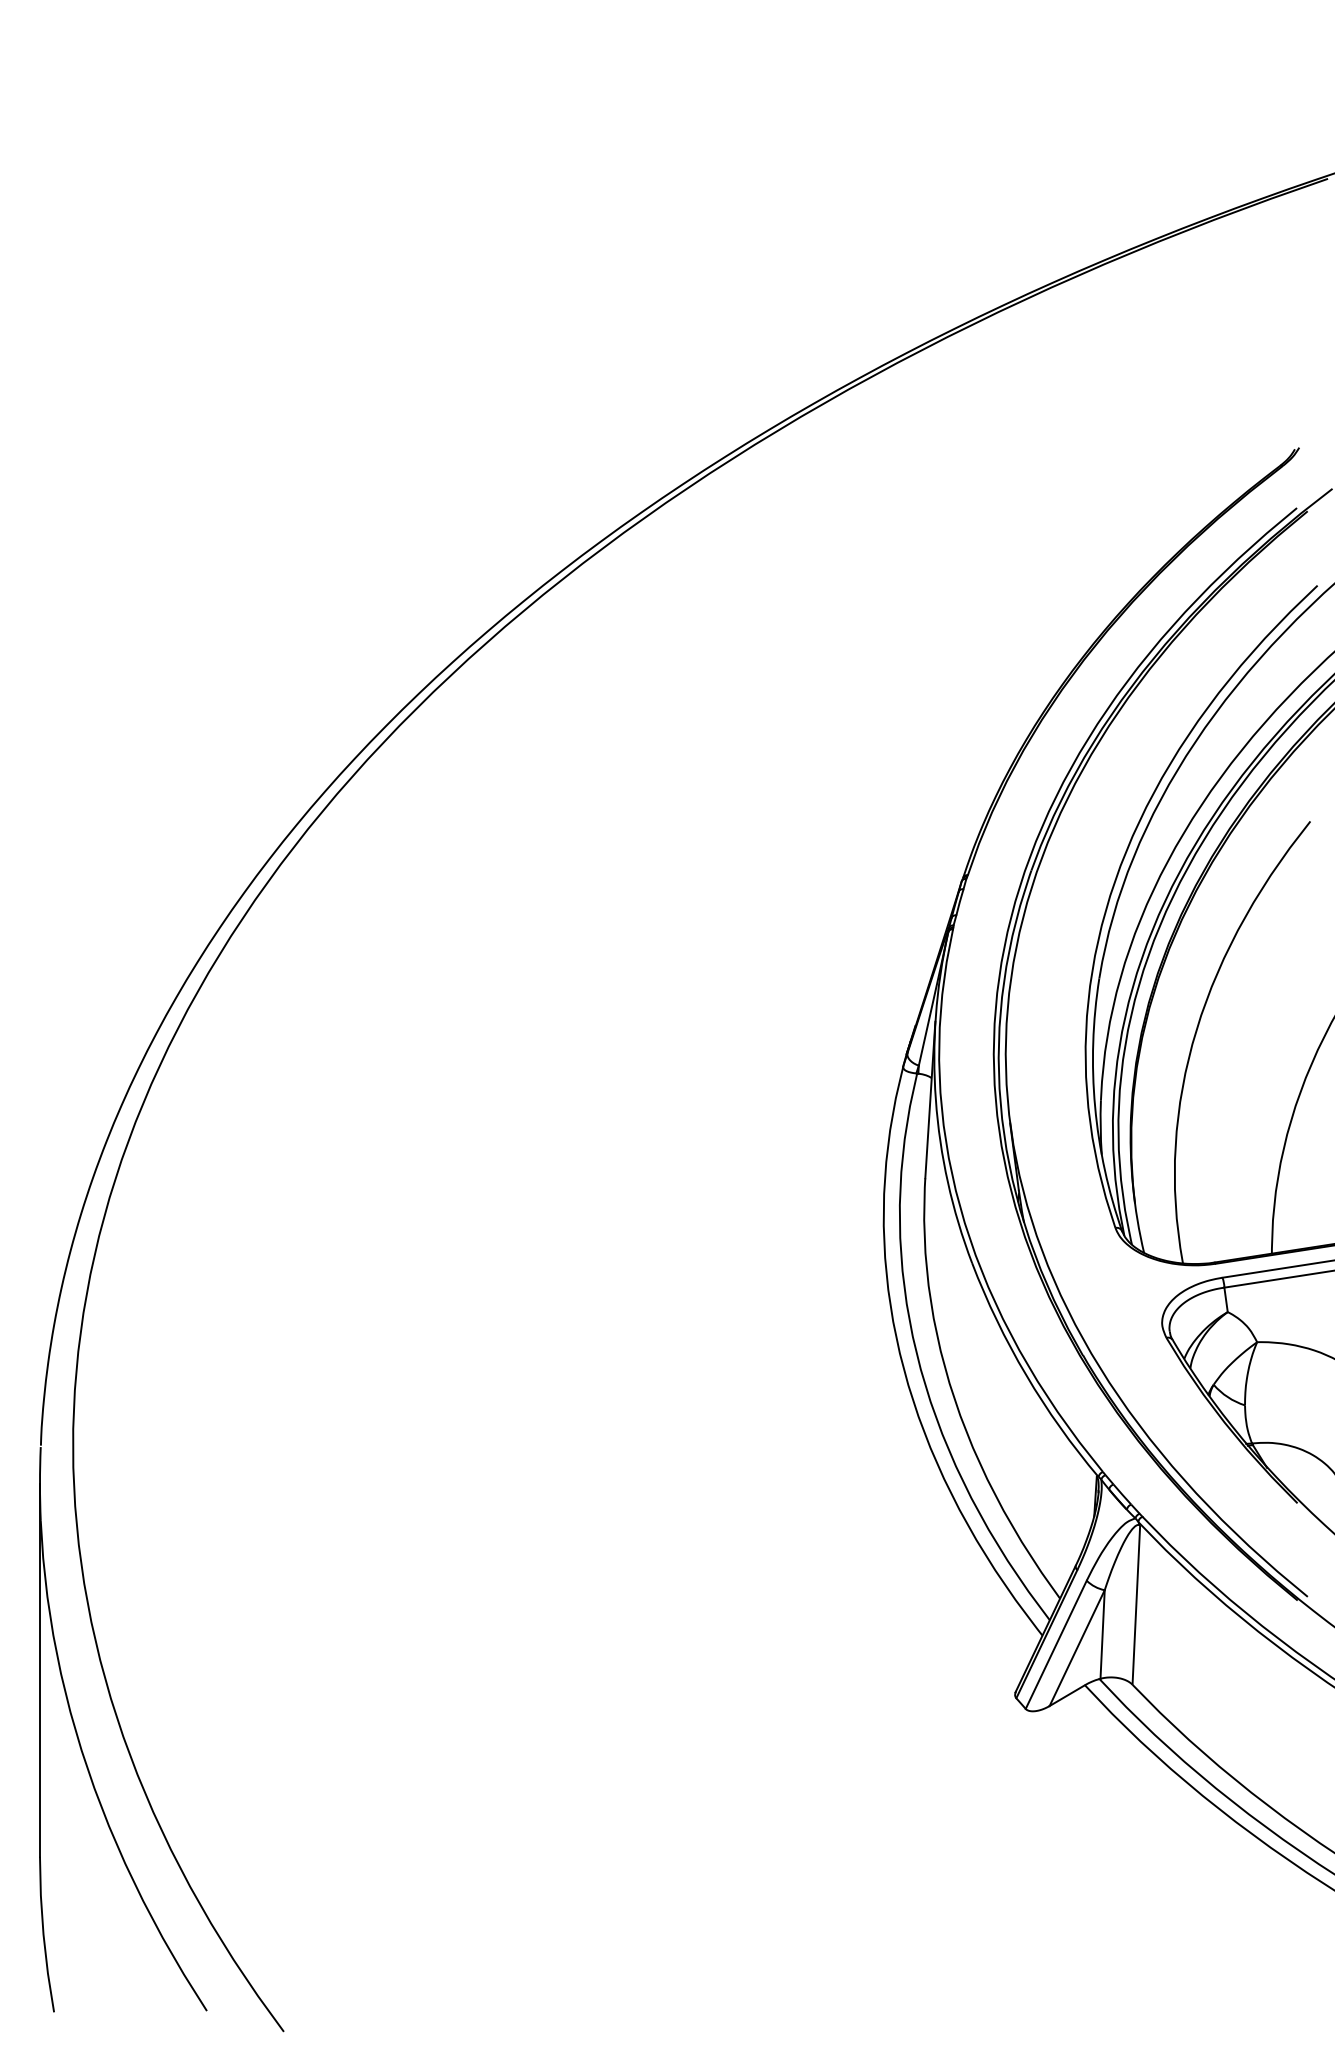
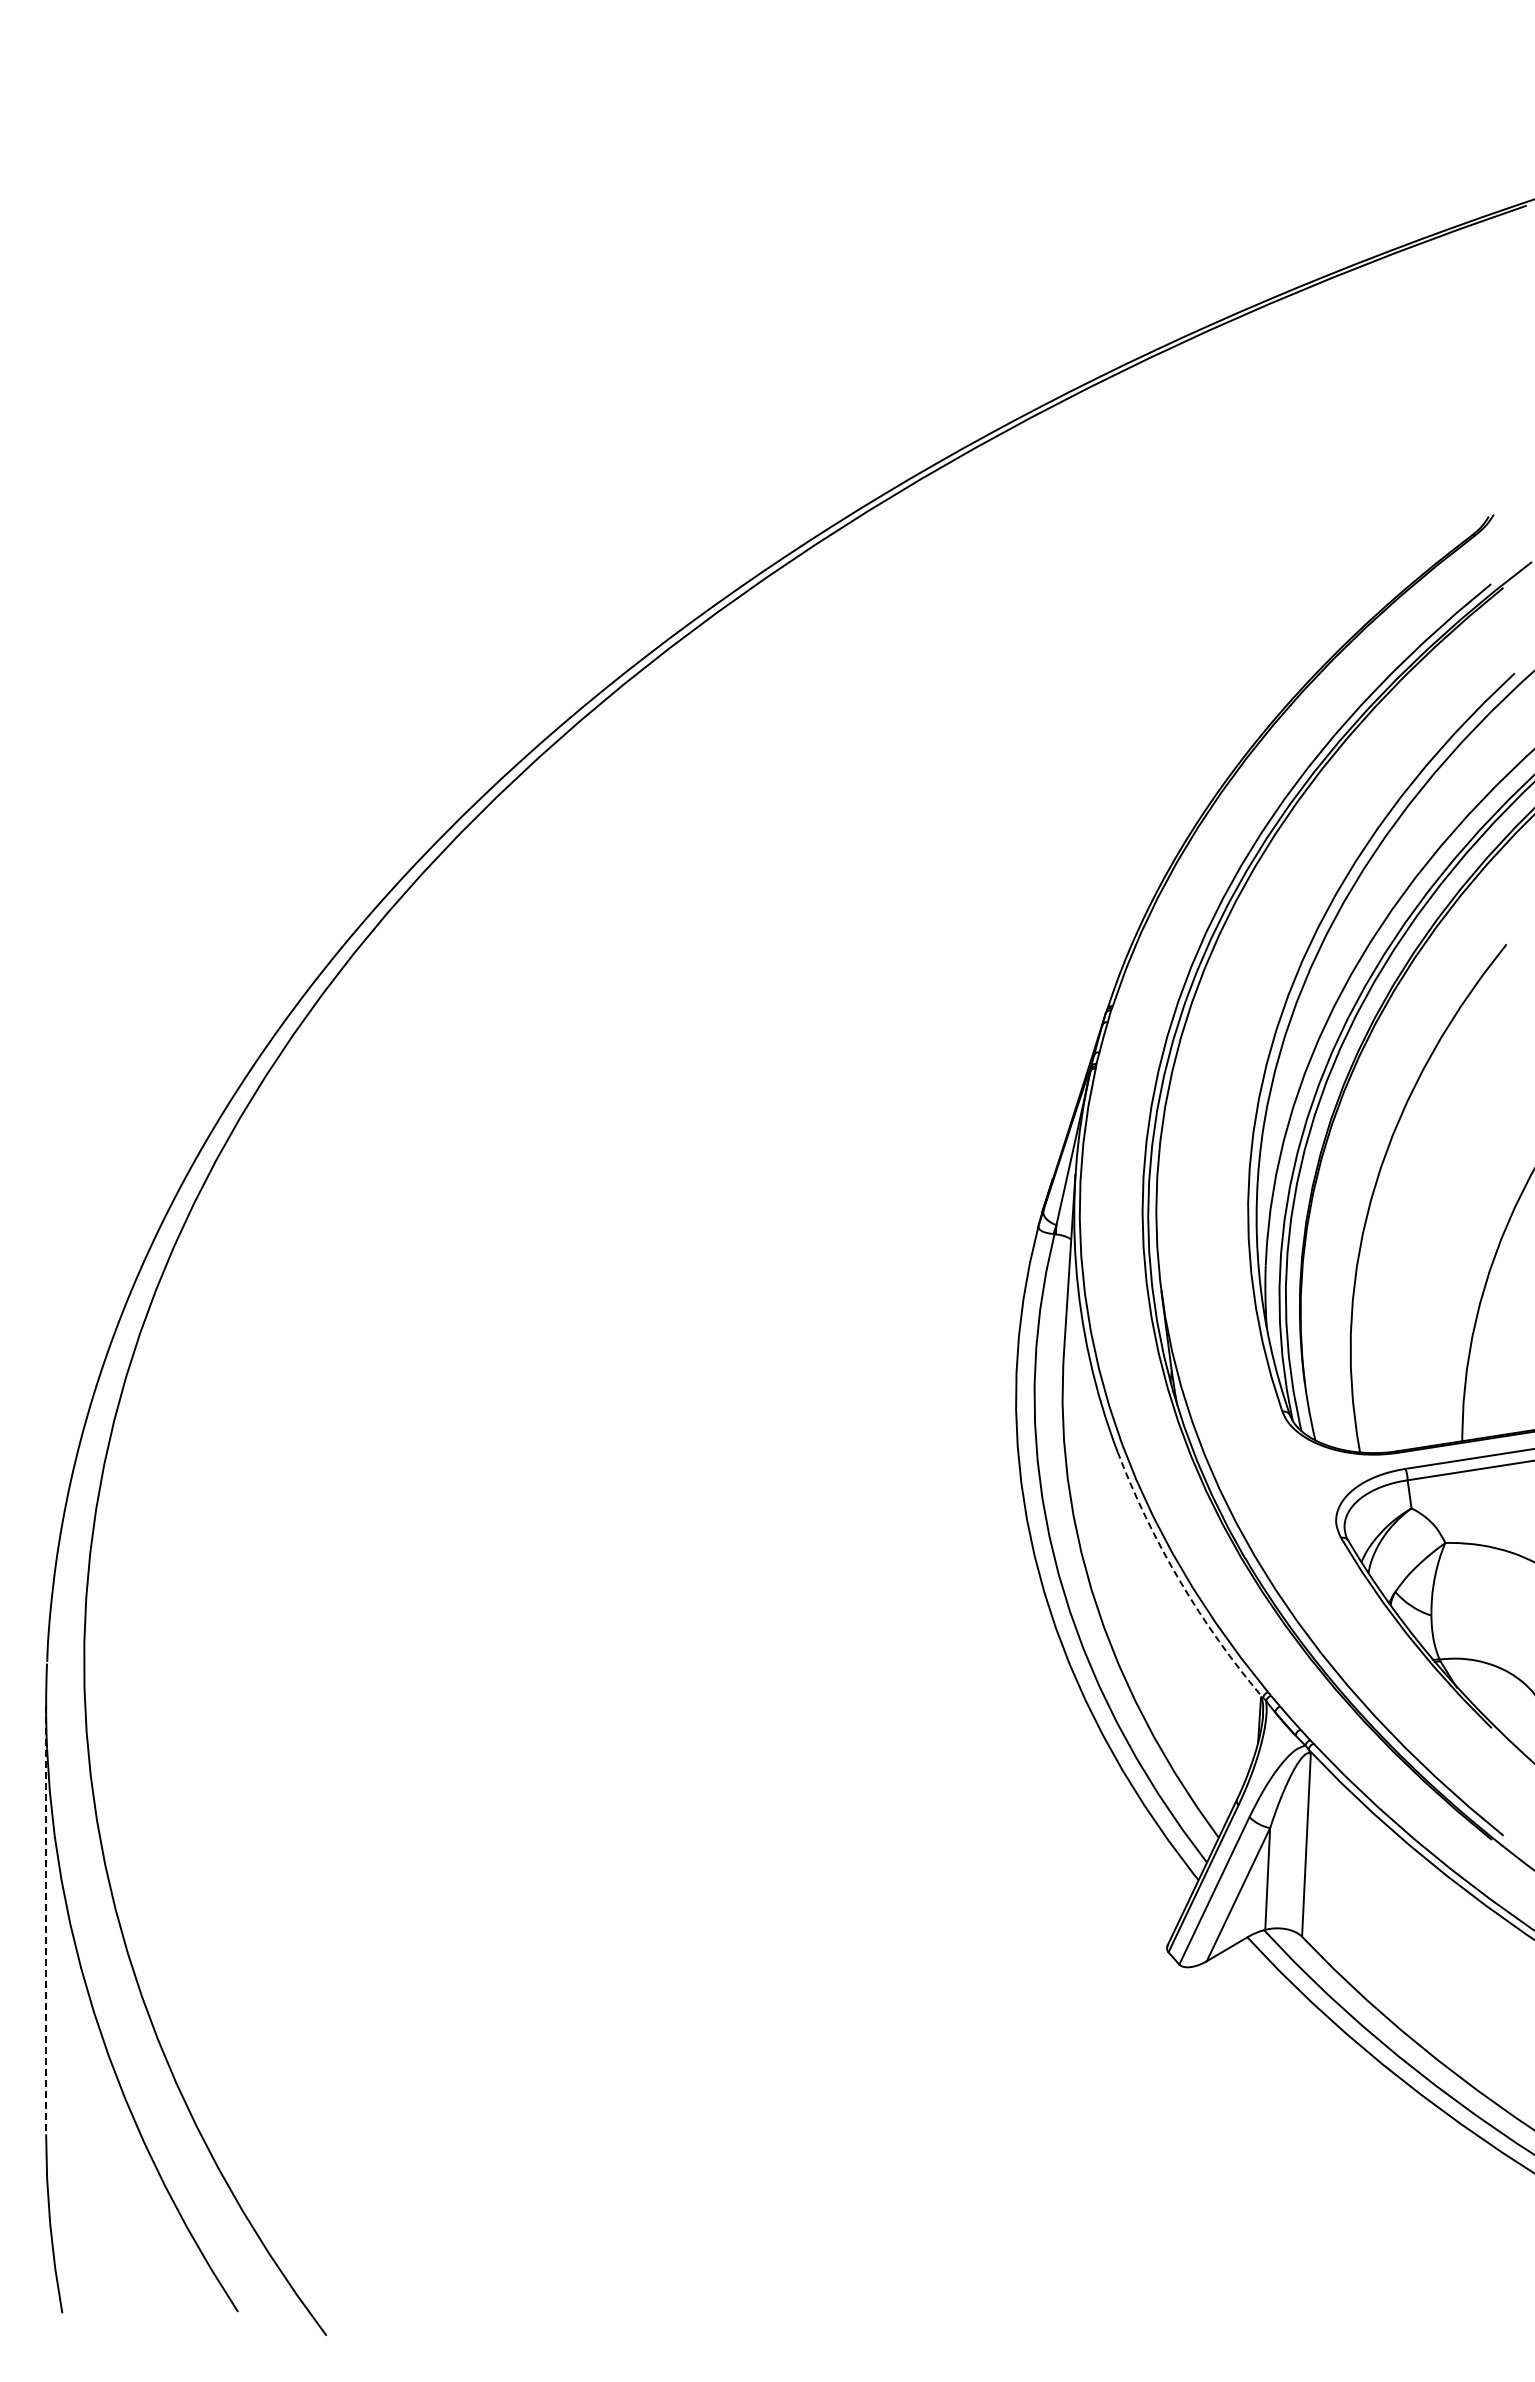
arc: (1026, 1375) -> (1180, 1581), solid -> dashed
line: (40, 1670) -> (46, 1920), solid -> dashed

